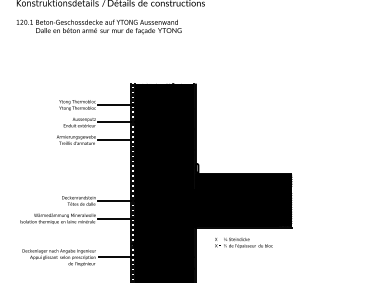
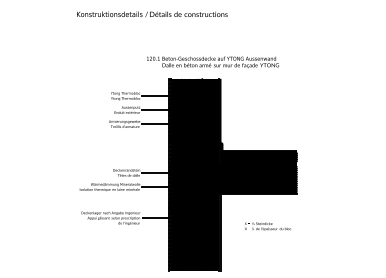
text: (98, 27) -> (212, 62), moved
text: (243, 242) -> (267, 226), moved

